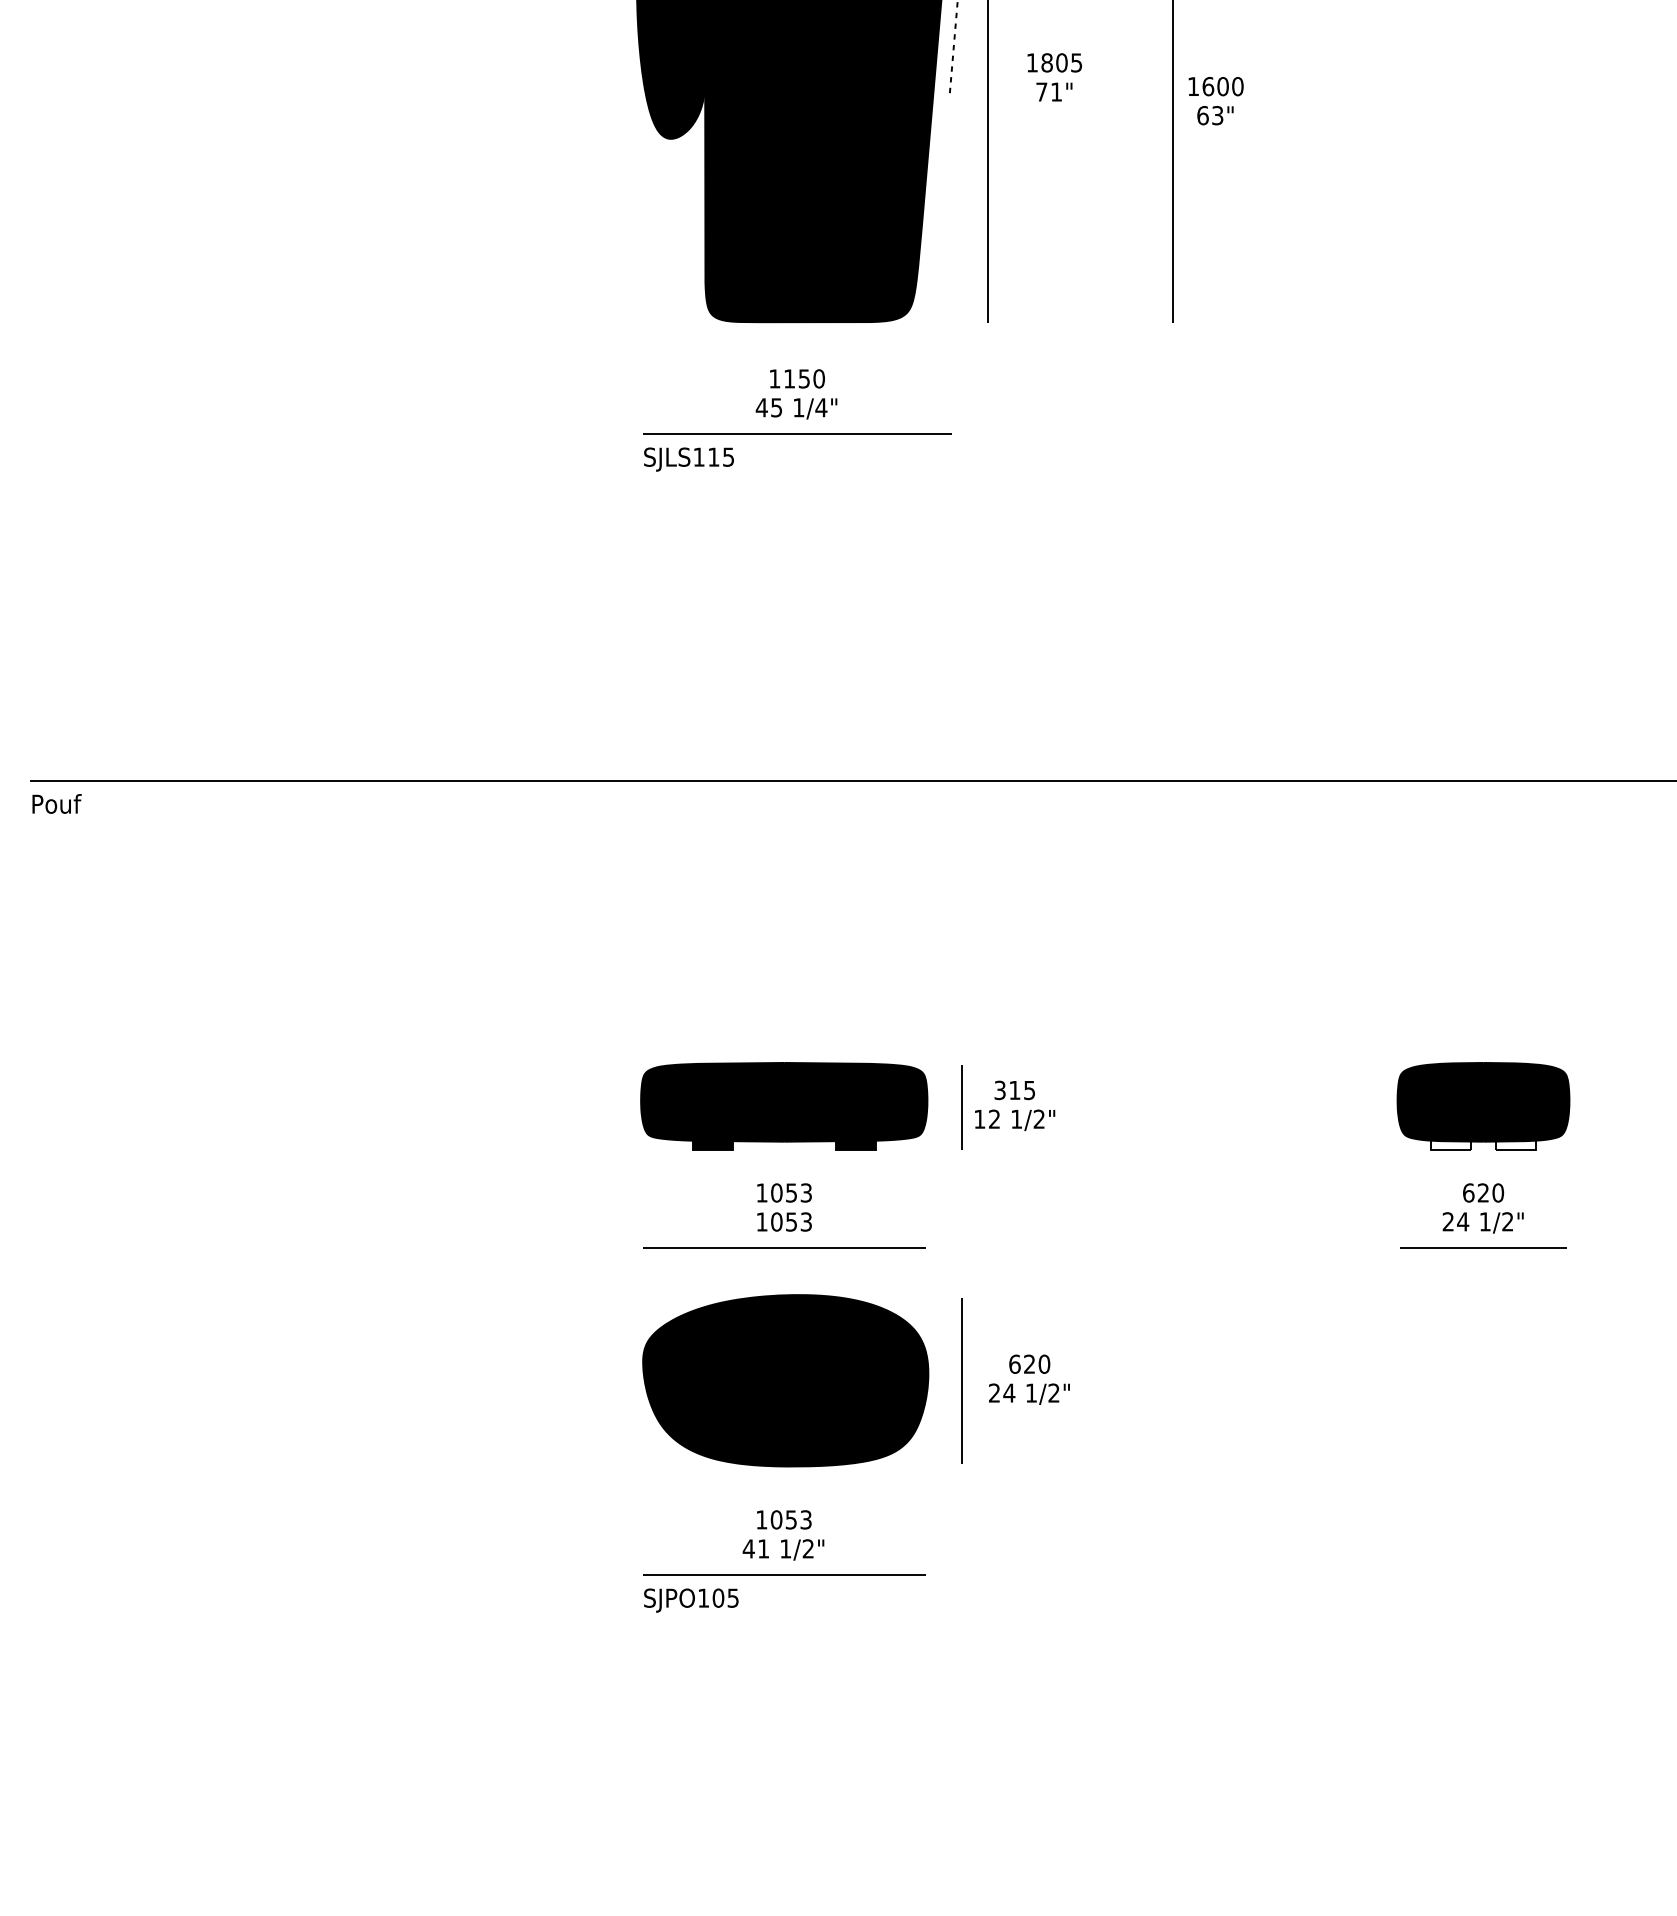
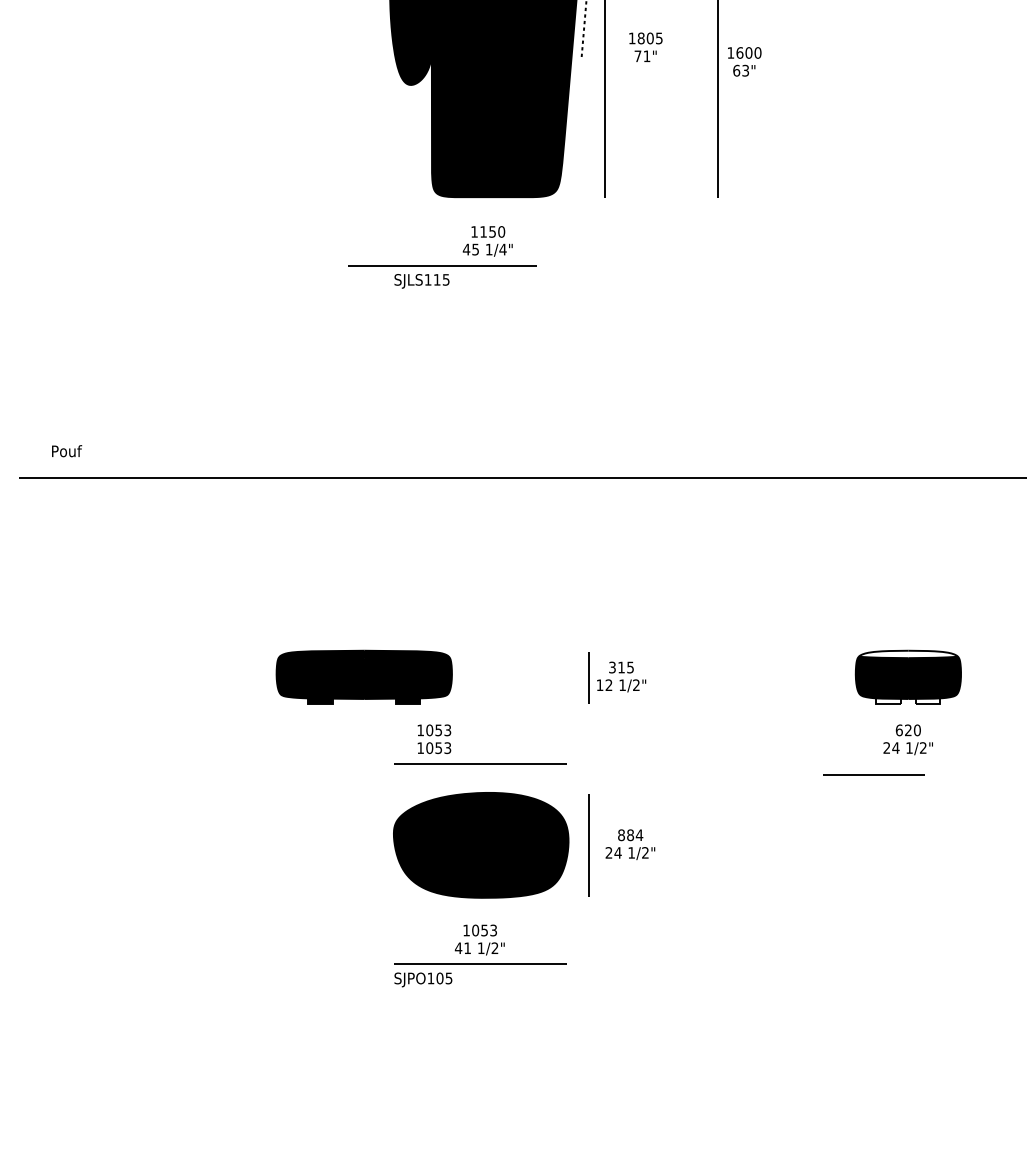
line: (797, 433) -> (442, 265), moved
text: (57, 804) -> (67, 451), moved
fill: (1483, 1069) -> (908, 654), removed
part: (782, 1104) -> (363, 676), moved
text: (784, 1206) -> (434, 738), moved
line: (1482, 1247) -> (873, 774), moved
text: (1029, 1364) -> (630, 835), 620 -> 884

